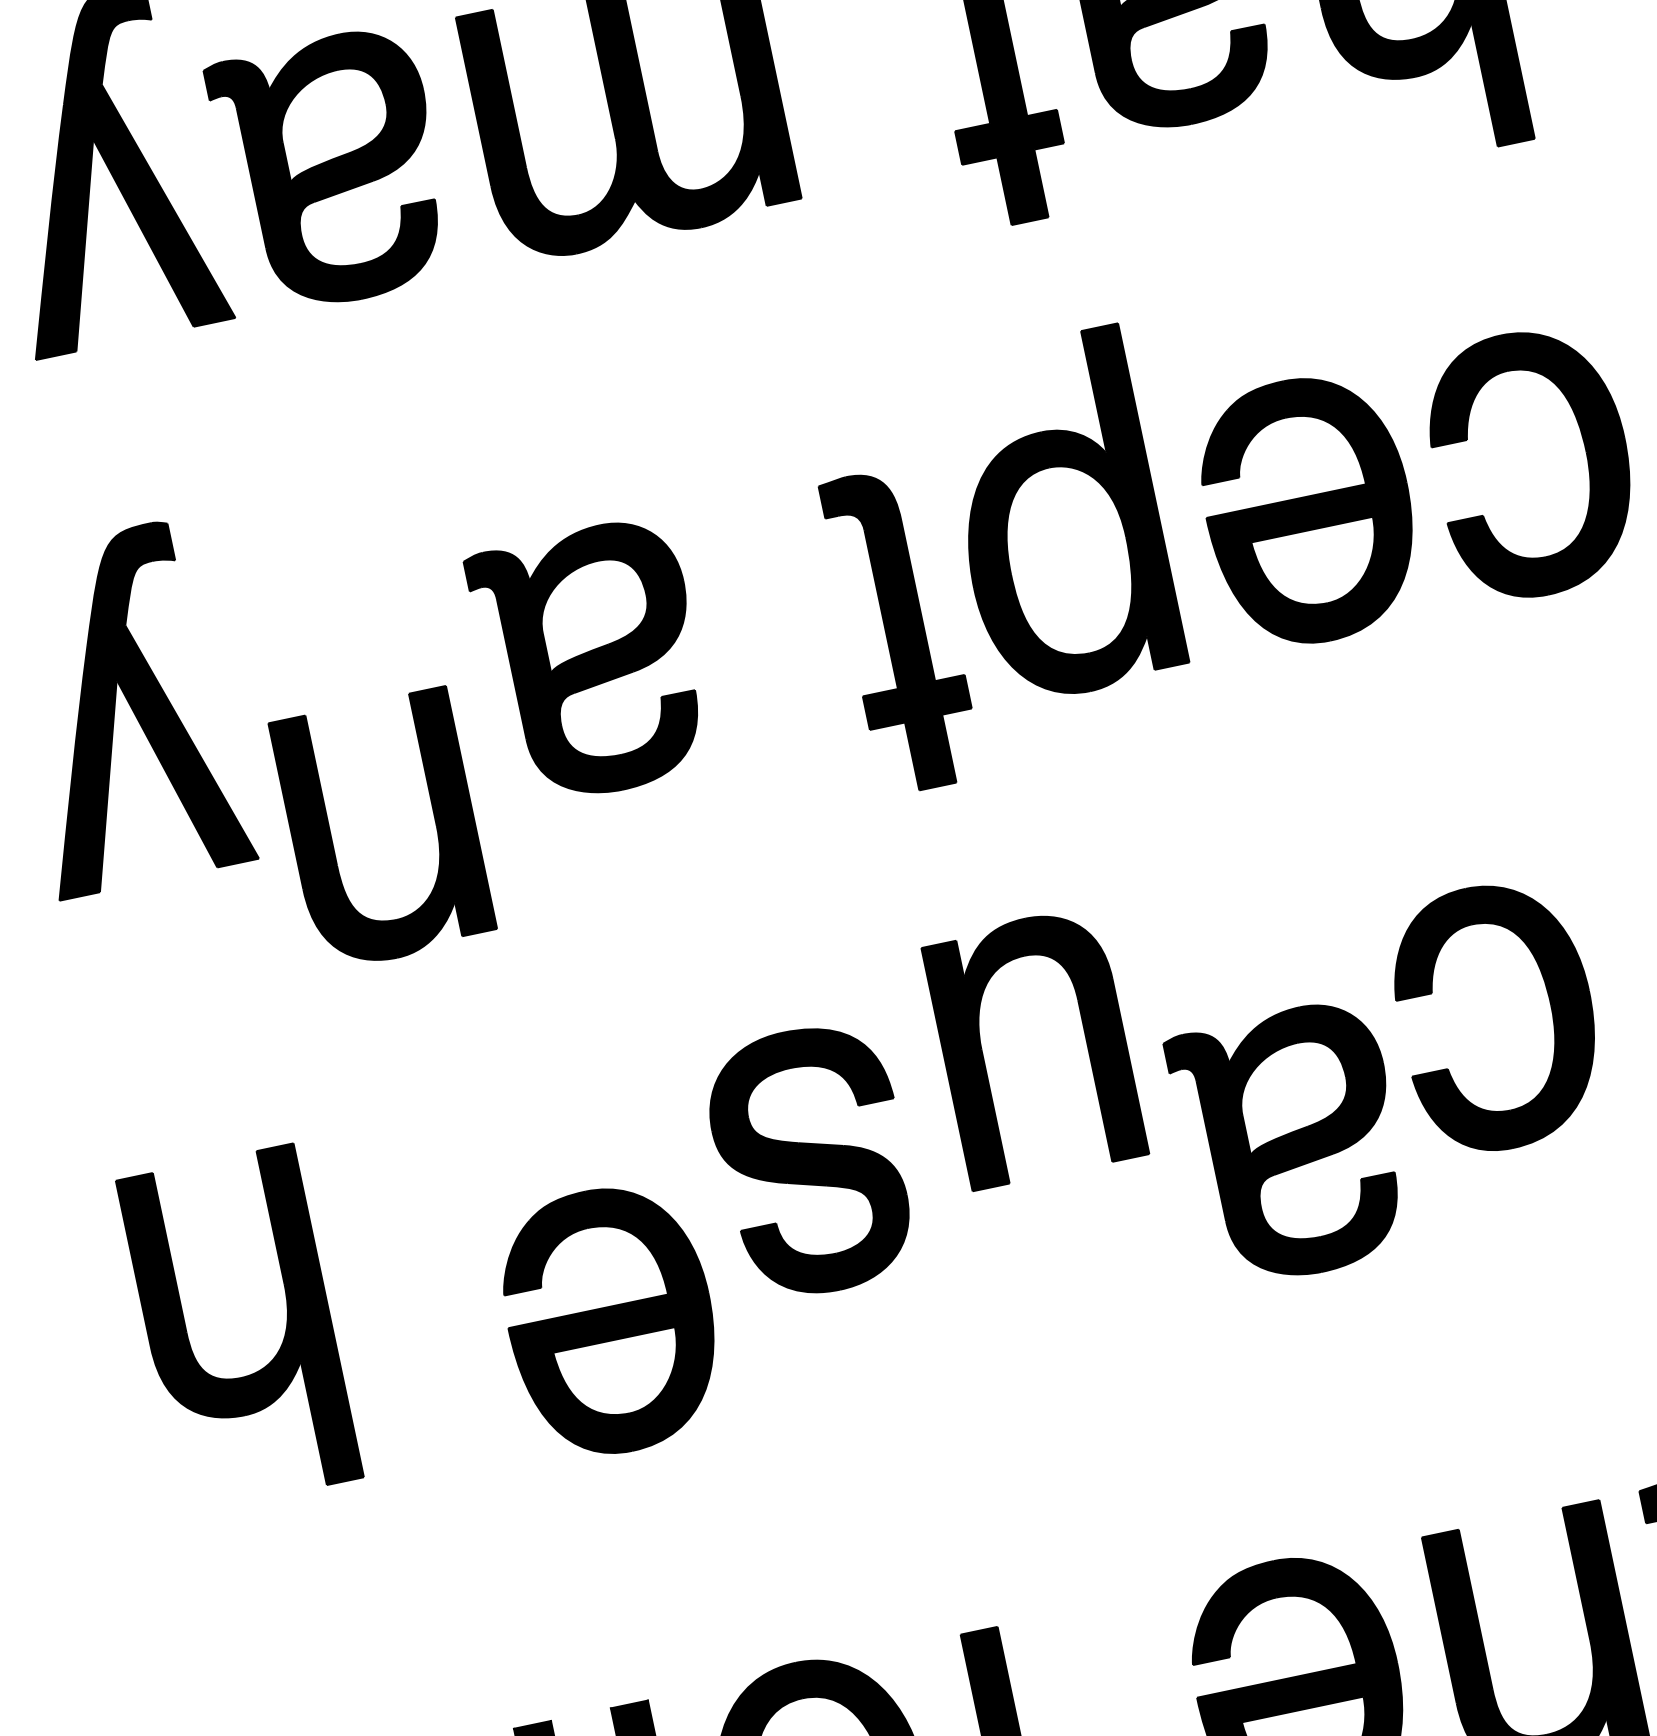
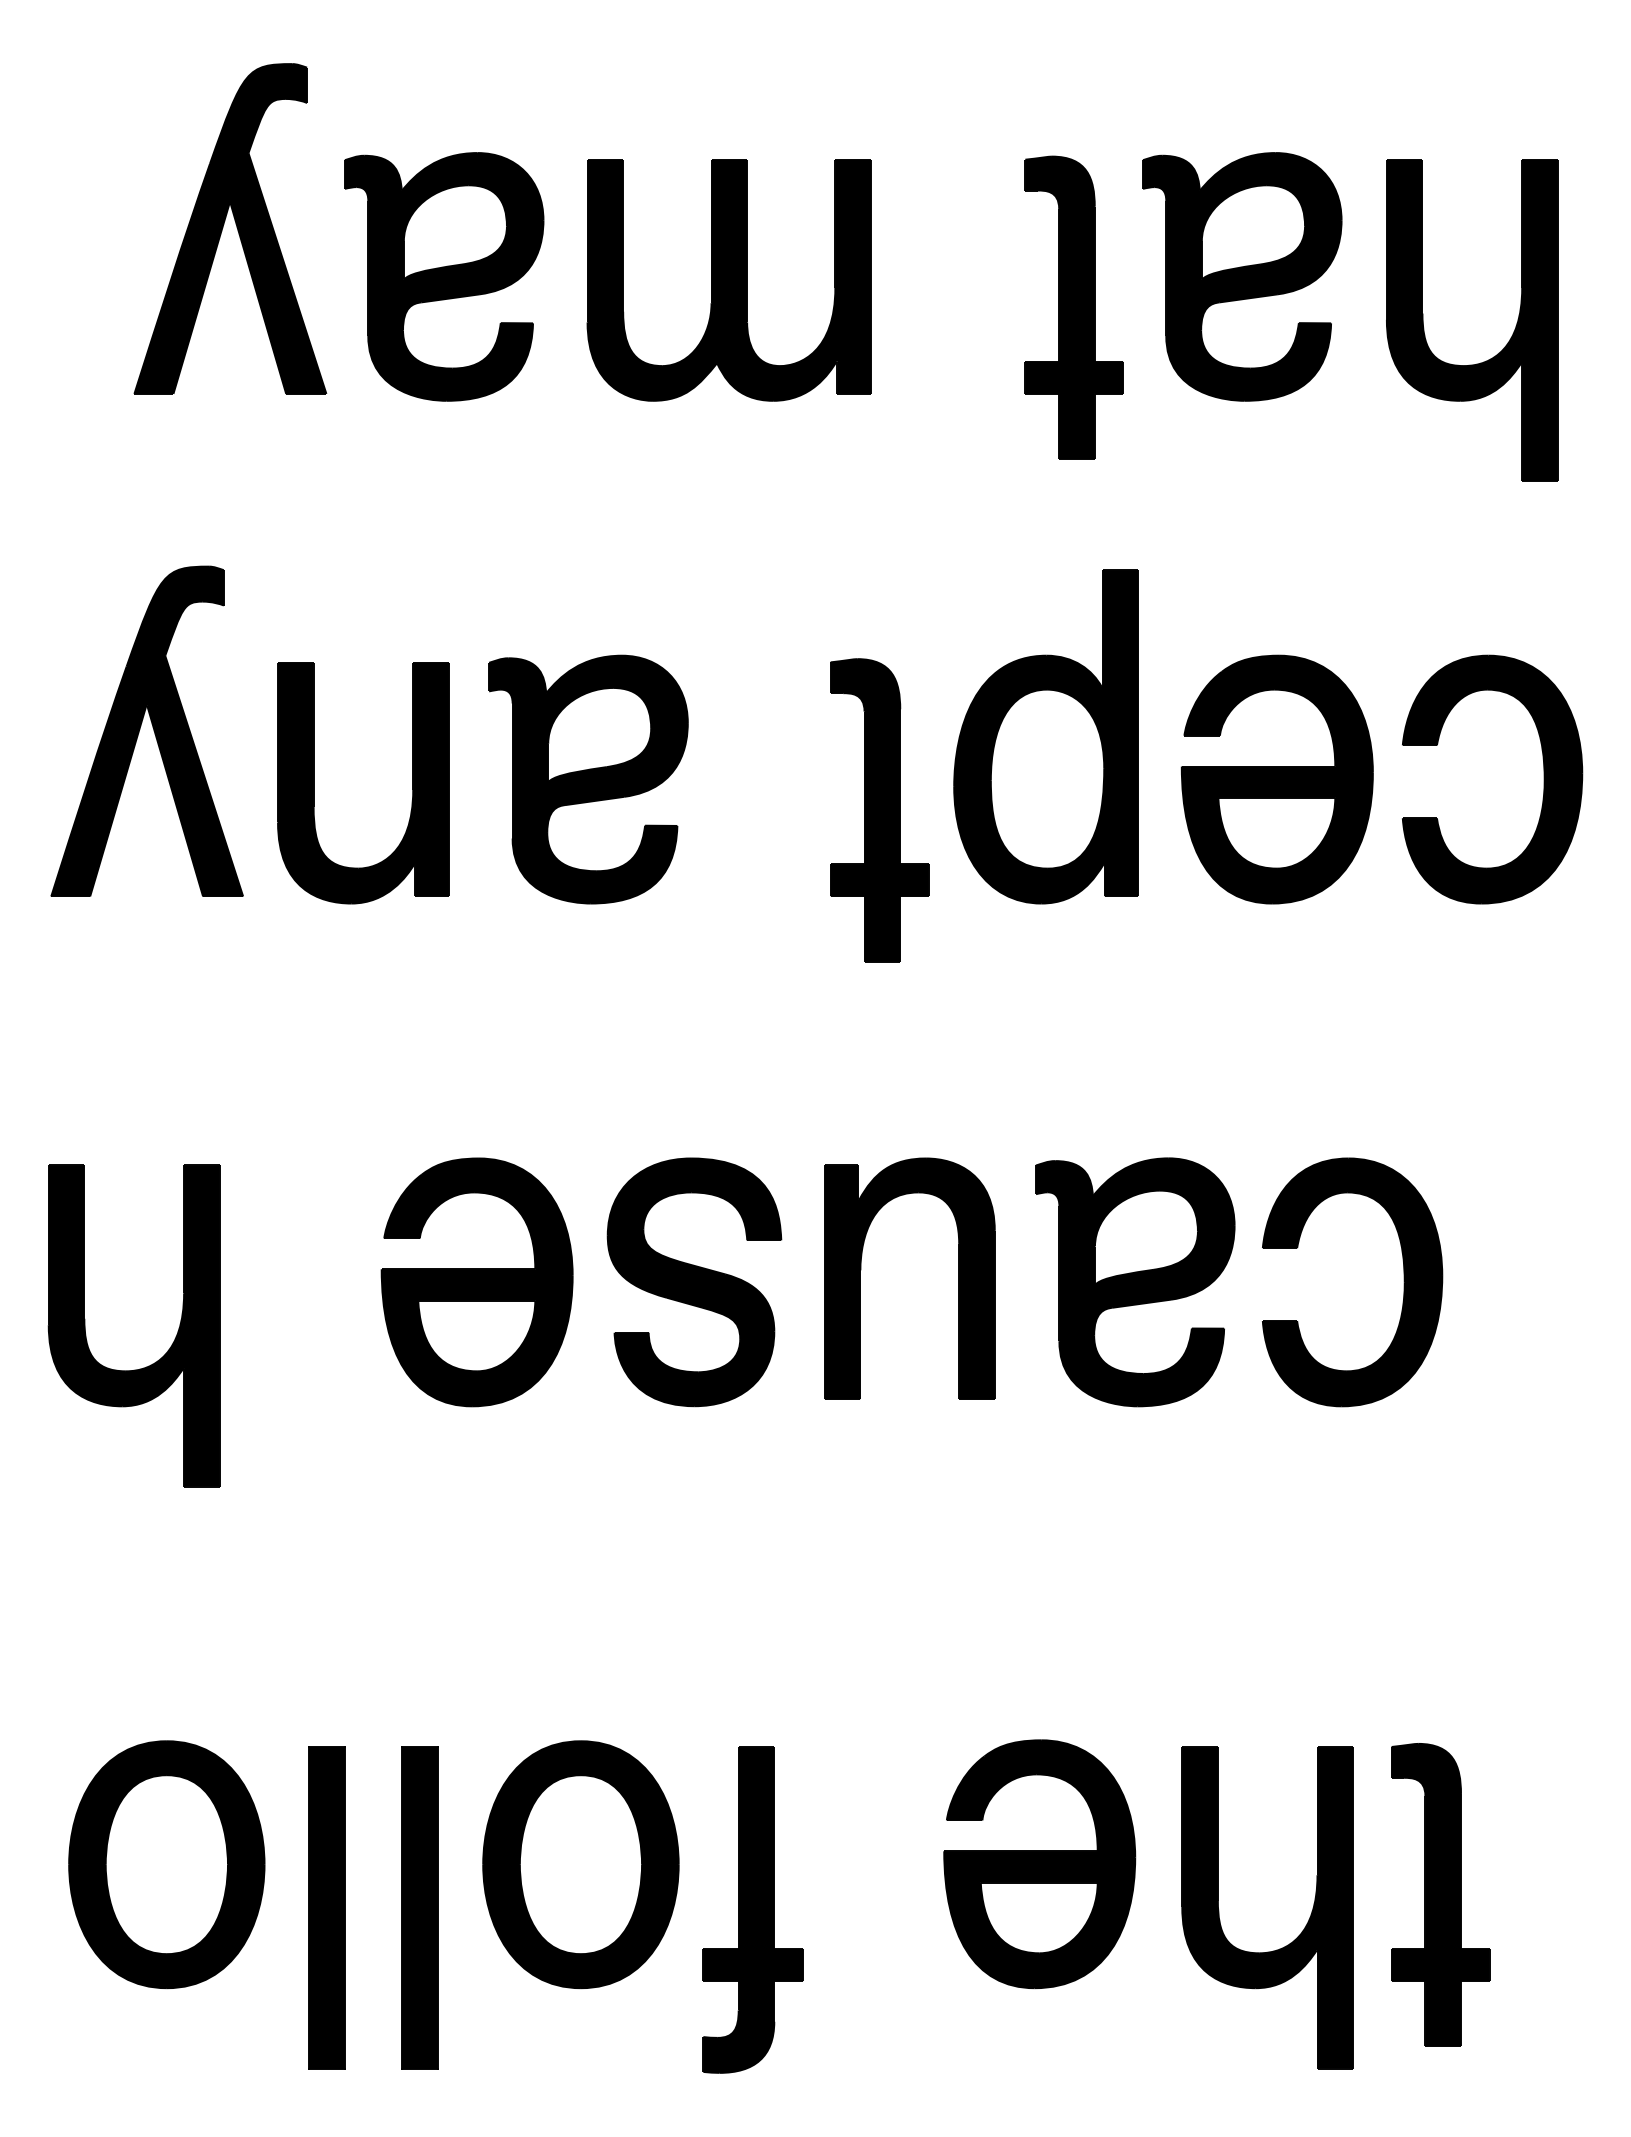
part: (332, 840) -> (314, 783), moved
part: (982, 1049) -> (861, 1270), moved
part: (1292, 1143) -> (1135, 1282), moved
part: (609, 1321) -> (476, 1282), moved

